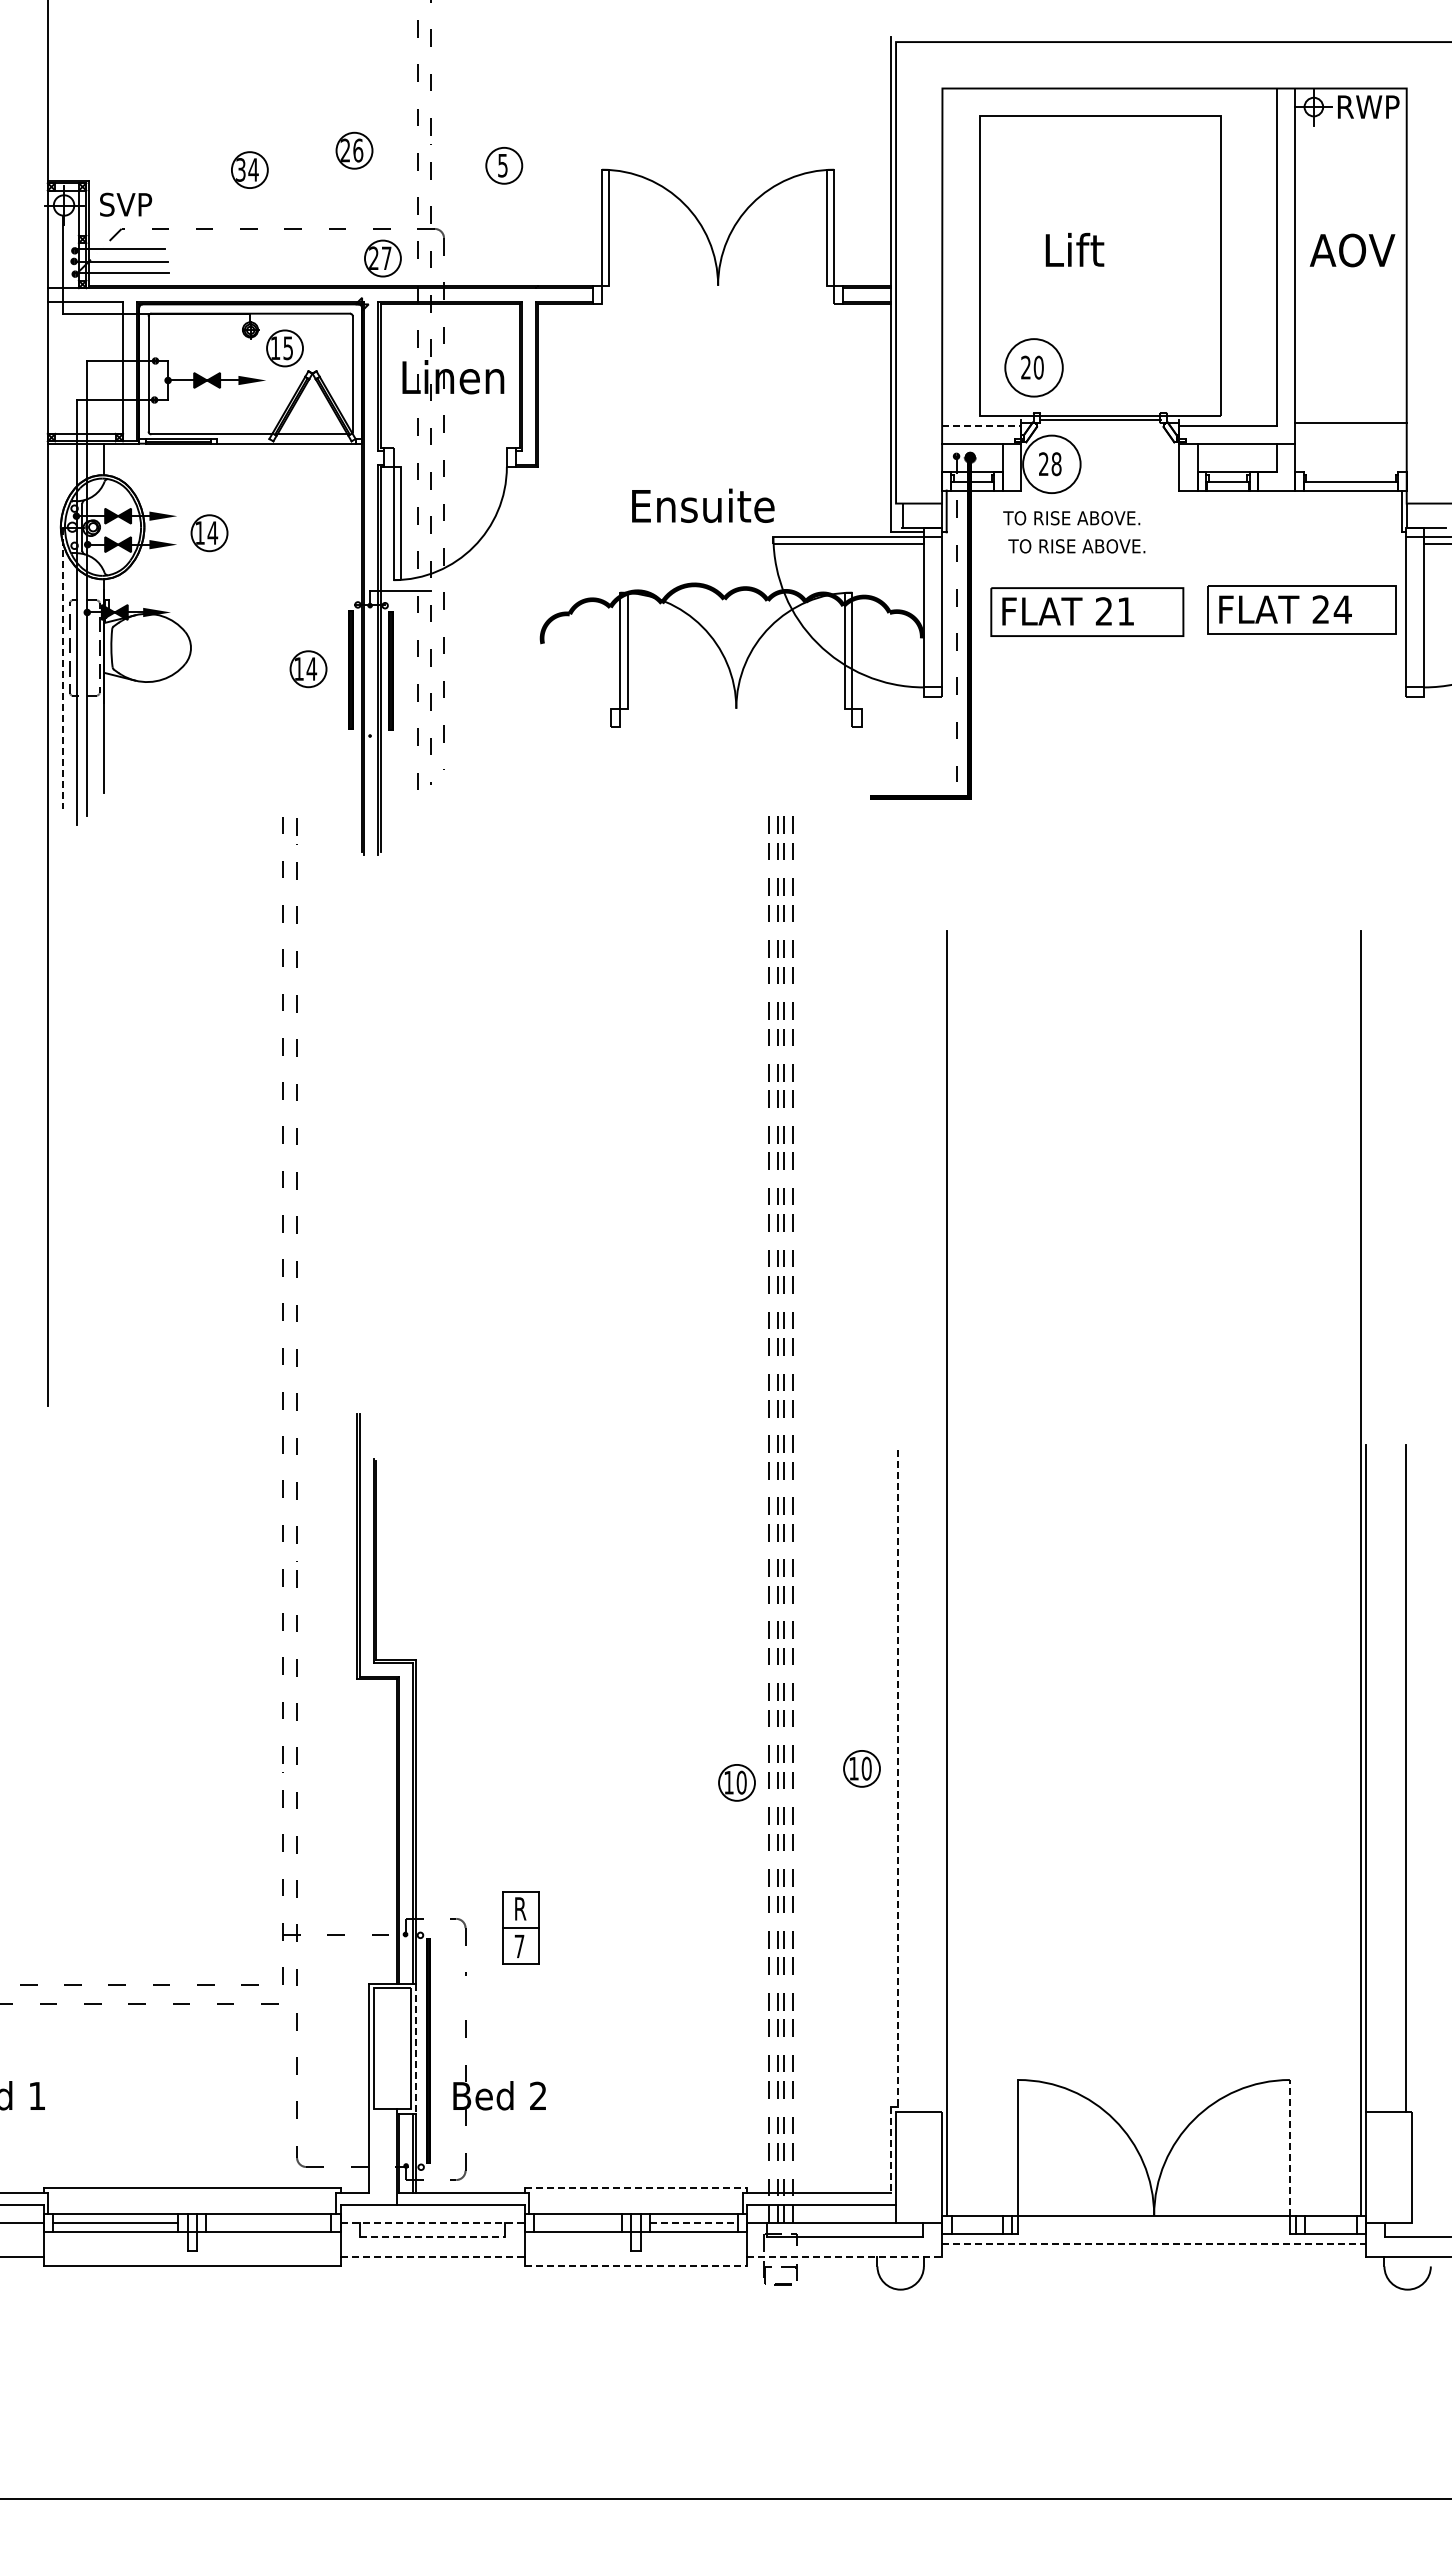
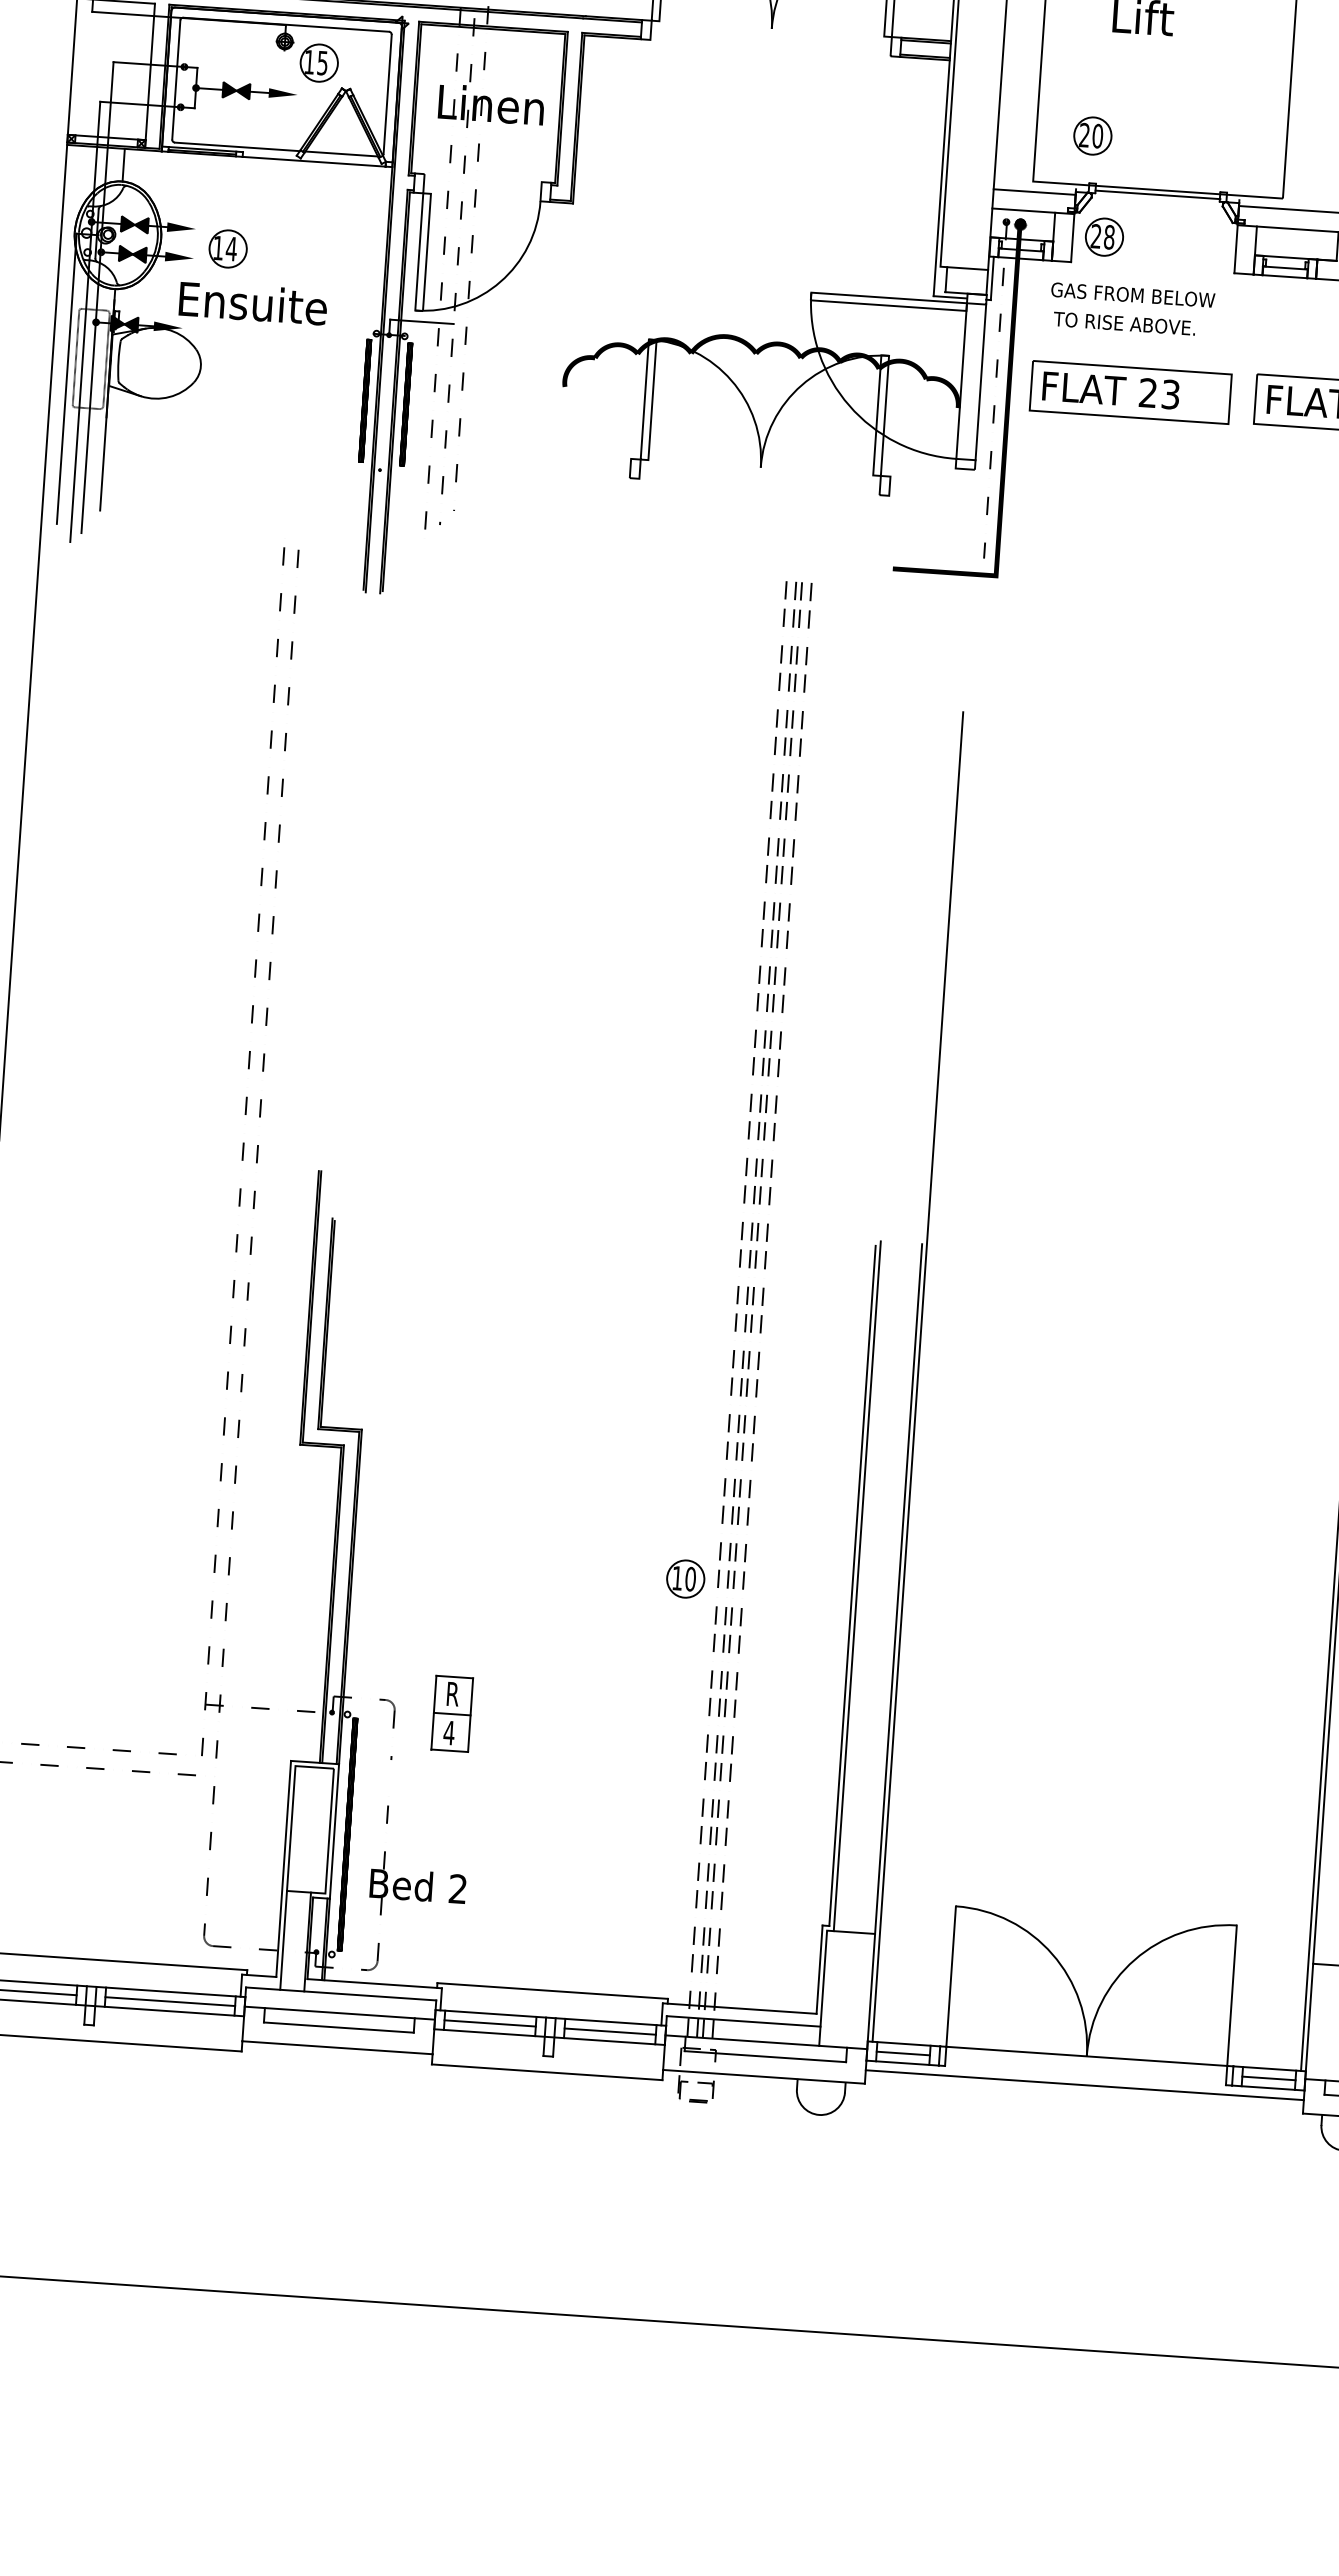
circle: (1034, 367) -> (1093, 135), size x0.62
line: (981, 425) -> (1034, 191), dashed -> solid
circle: (1051, 464) -> (1104, 237), size x0.62
text: (703, 505) -> (253, 302), moved
text: (1082, 518) -> (1132, 295), TO RISE ABOVE. -> GAS FROM BELOW
text: (1125, 611) -> (1170, 394), 21 -> 23
line: (62, 669) -> (66, 379), dashed -> solid
part: (308, 669) -> (320, 396), removed
part: (861, 1768) -> (815, 1572), removed
line: (897, 1778) -> (852, 1585), dashed -> solid
line: (902, 1778) -> (857, 1586), added
line: (942, 1778) -> (898, 1589), added
text: (519, 1946) -> (449, 1733), 7 -> 4
line: (415, 2048) -> (334, 1831), dashed -> solid
line: (1289, 2147) -> (1231, 1995), dashed -> solid
line: (891, 2149) -> (819, 1969), dashed -> solid
line: (373, 2156) -> (283, 1939), added
line: (636, 2187) -> (553, 1990), dashed -> solid
line: (268, 2223) -> (169, 2001), added
line: (432, 2223) -> (339, 2013), dashed -> solid
line: (577, 2223) -> (489, 2023), added
line: (694, 2223) -> (610, 2031), dashed -> solid
line: (977, 2225) -> (903, 2053), added
line: (1330, 2225) -> (1268, 2078), added
line: (433, 2237) -> (339, 2028), dashed -> solid
line: (1154, 2243) -> (1085, 2085), dashed -> solid
line: (432, 2256) -> (337, 2047), dashed -> solid
line: (845, 2256) -> (764, 2076), dashed -> solid
line: (636, 2266) -> (547, 2072), dashed -> solid

